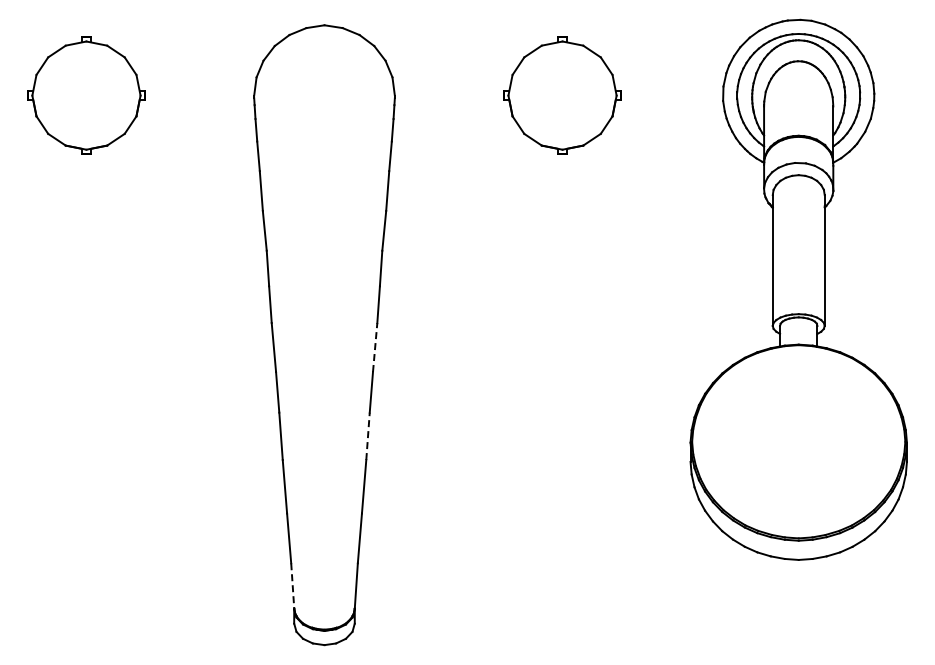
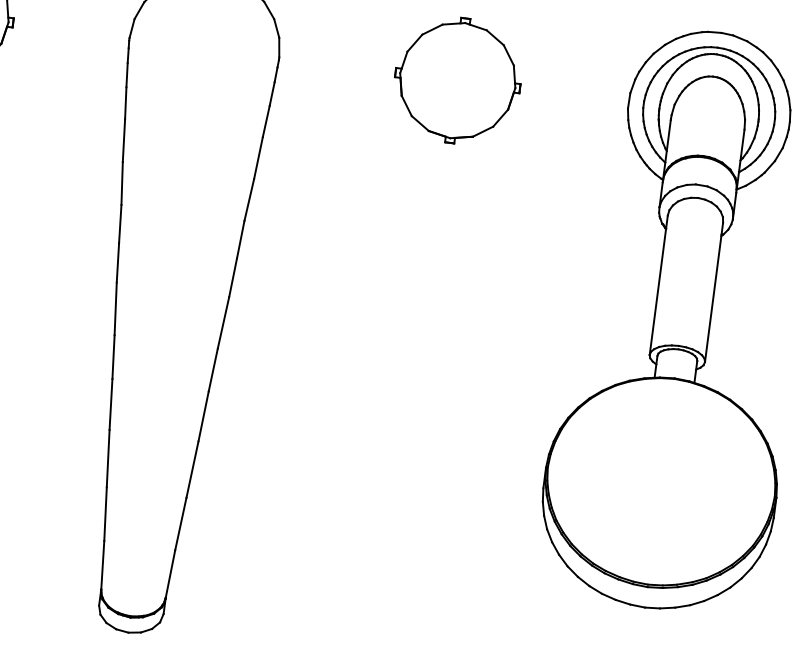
line: (375, 347) -> (223, 322), dashed -> solid
line: (368, 436) -> (204, 416), dashed -> solid
line: (292, 585) -> (102, 564), dashed -> solid

